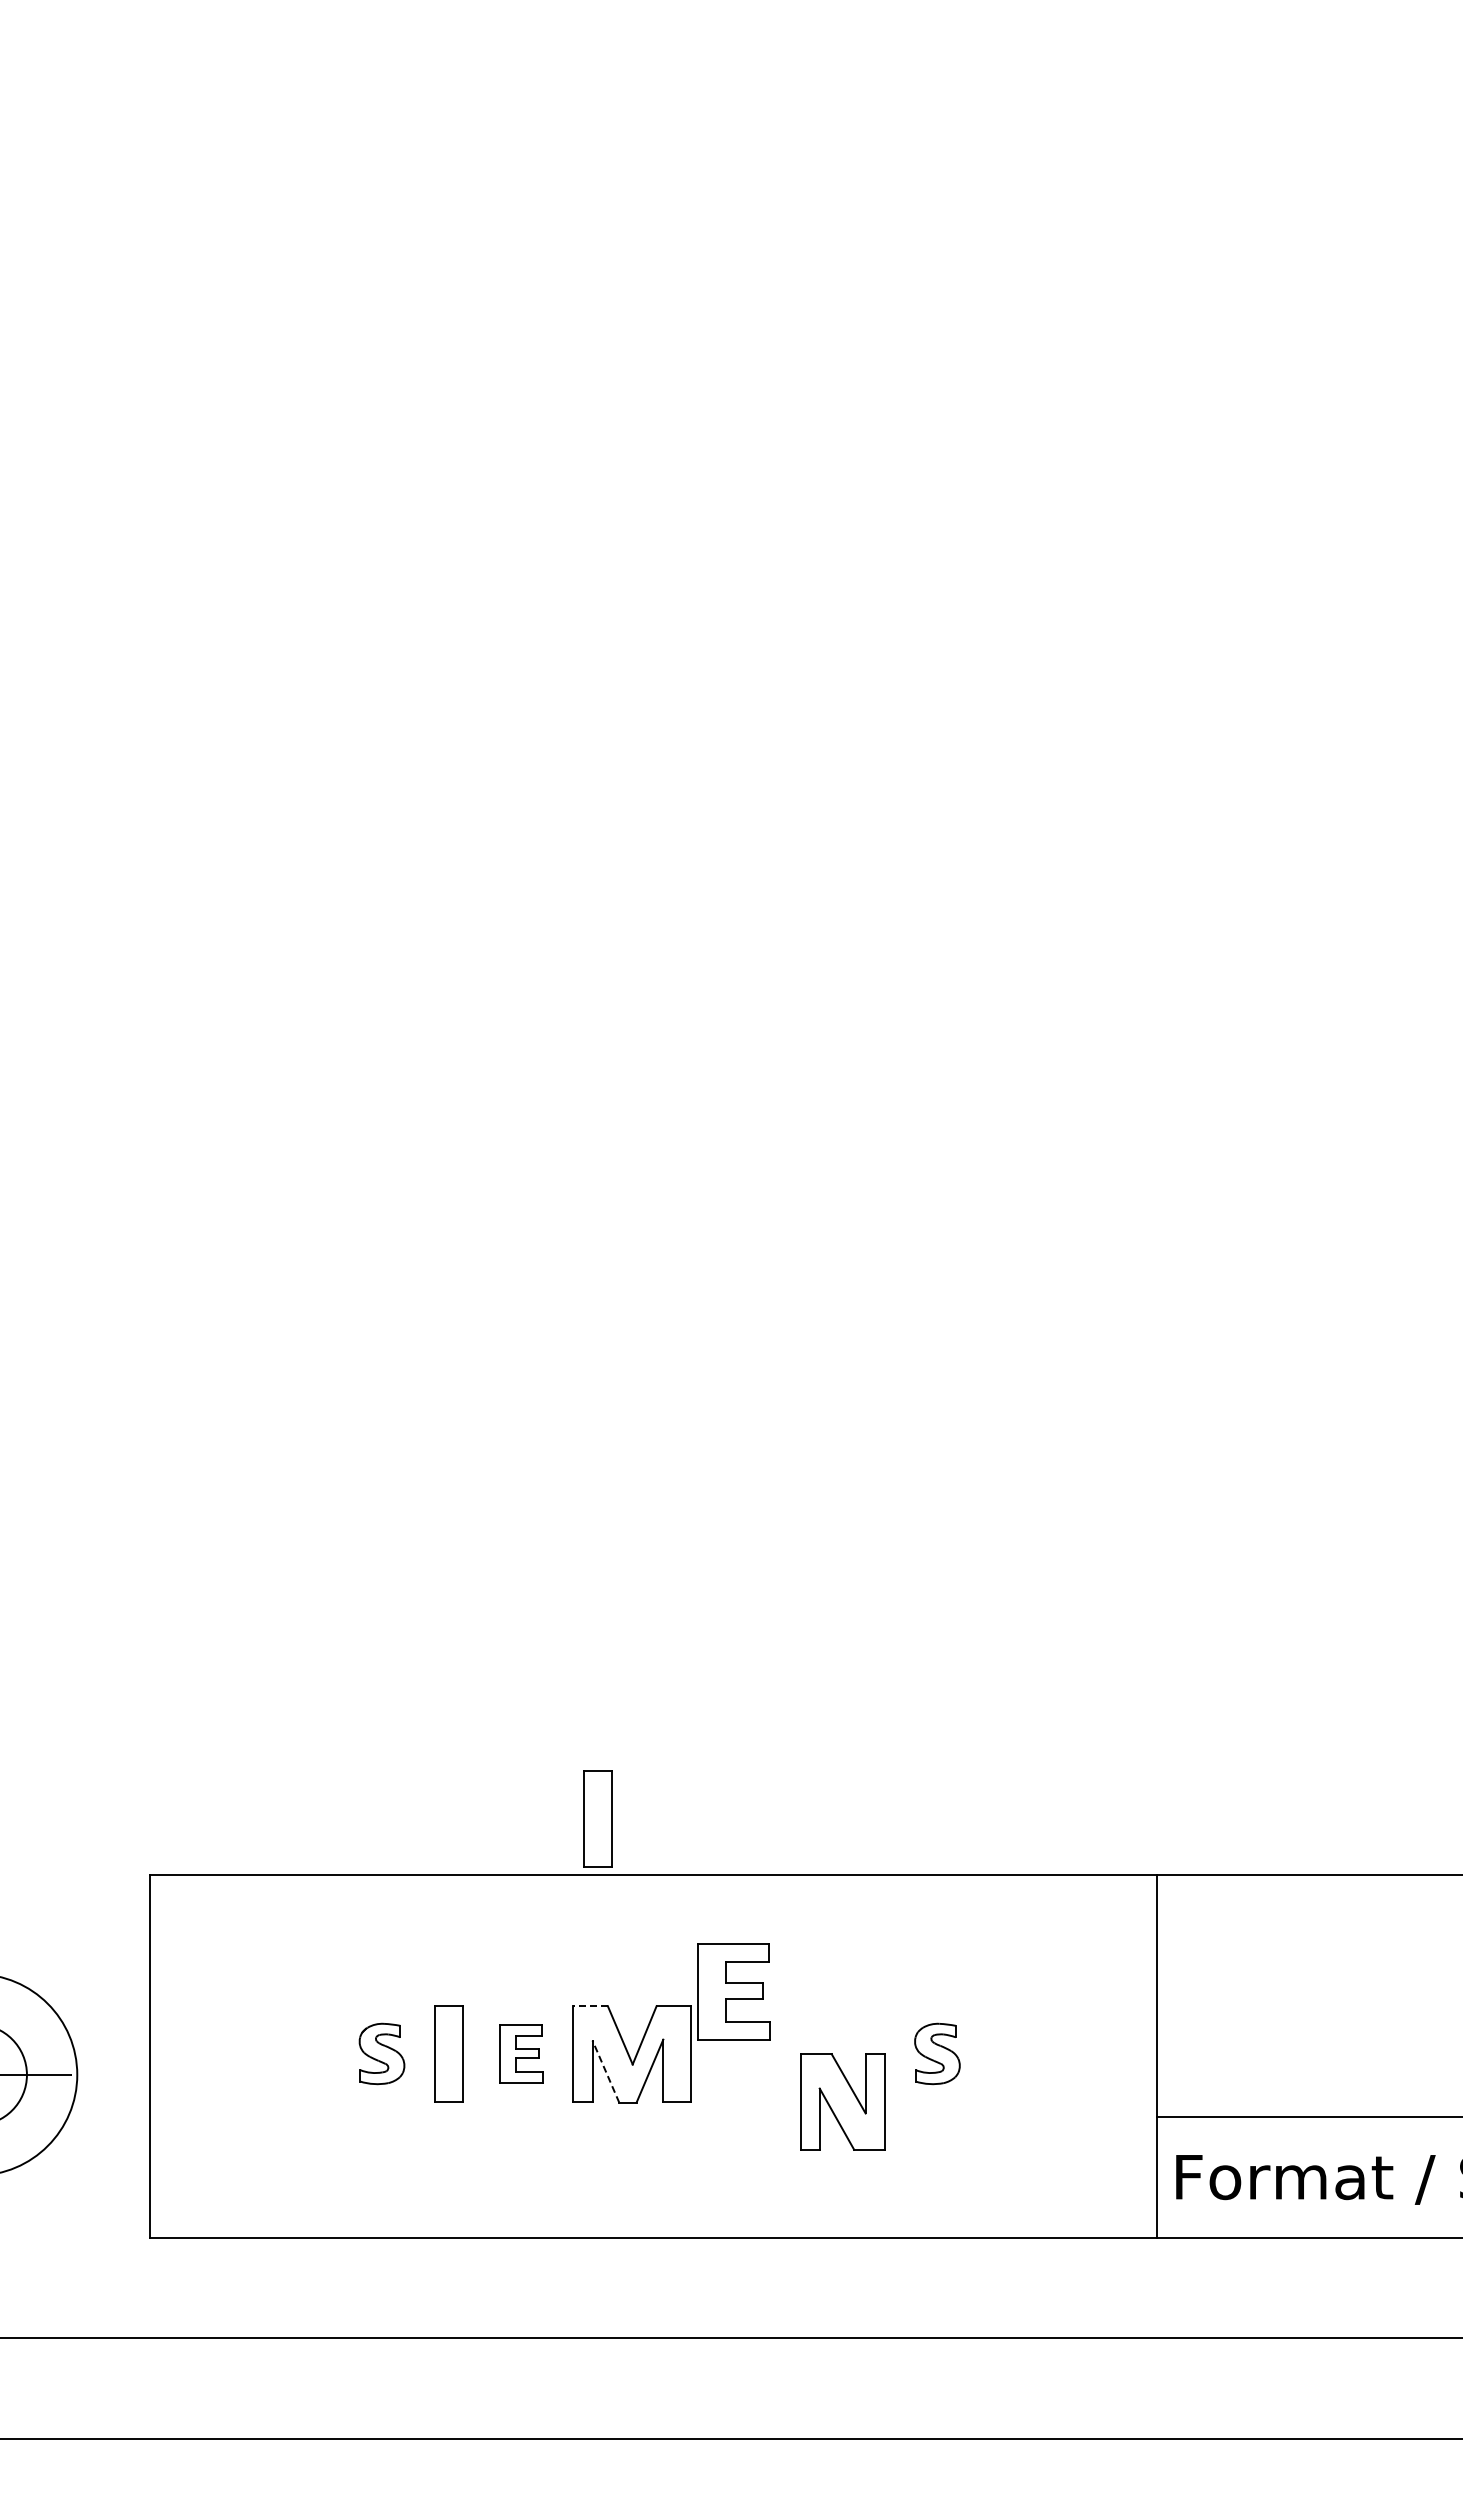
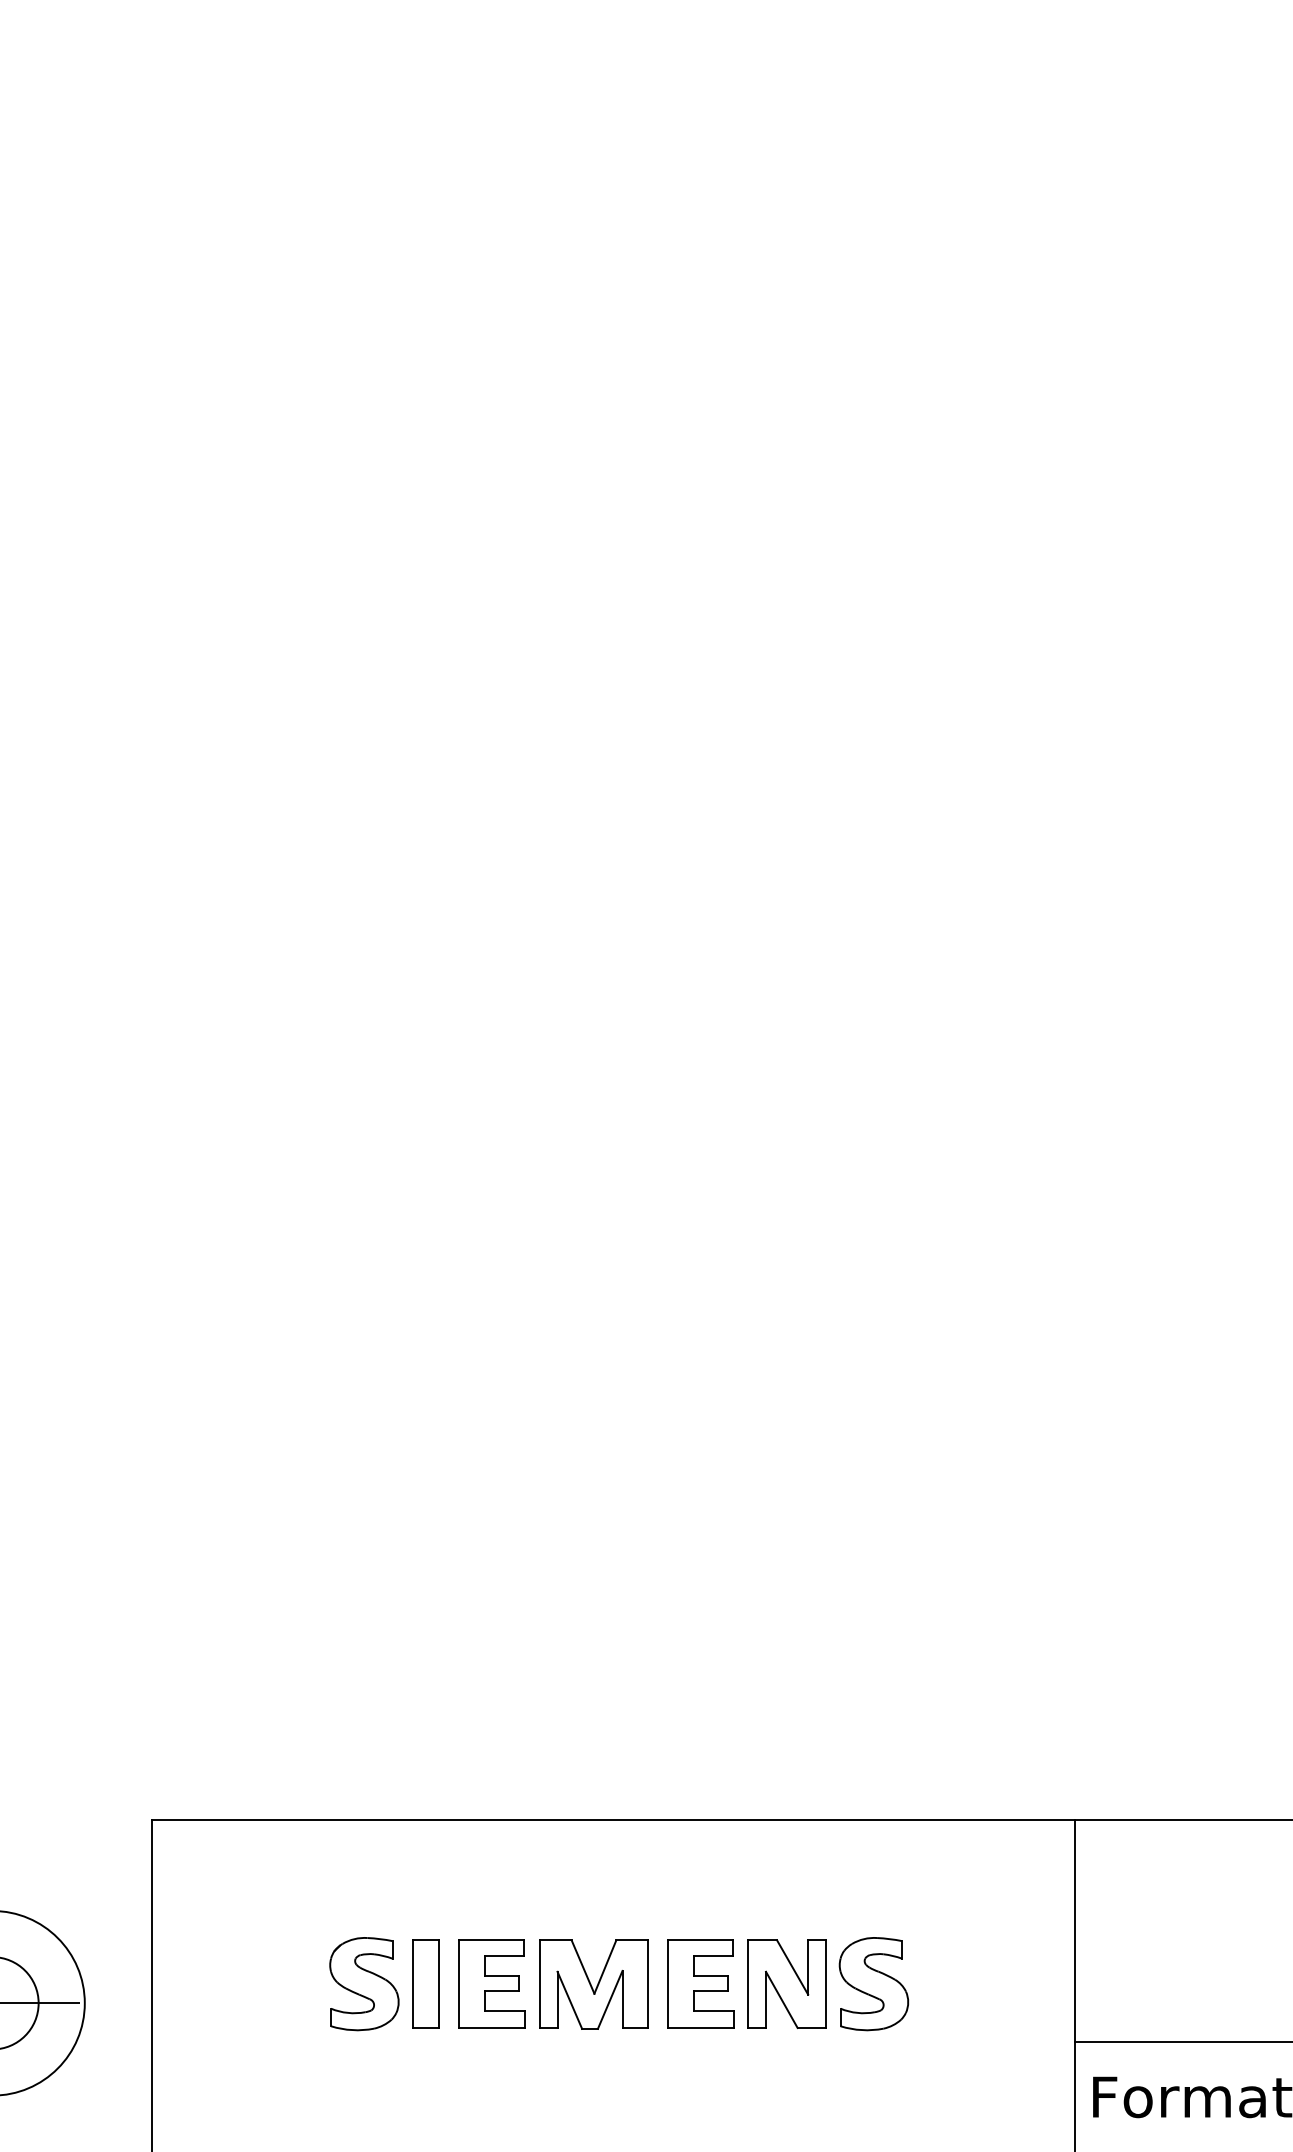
part: (597, 1818) -> (562, 1768), removed
part: (733, 1991) -> (700, 1983), moved
line: (590, 2006) -> (555, 1940), dashed -> solid
part: (381, 2053) -> (363, 1983), size x1.67
part: (520, 2053) -> (491, 1983), size x1.67
part: (937, 2053) -> (874, 1983), size x1.67
line: (605, 2071) -> (569, 2000), dashed -> solid
part: (842, 2101) -> (786, 1983), moved

